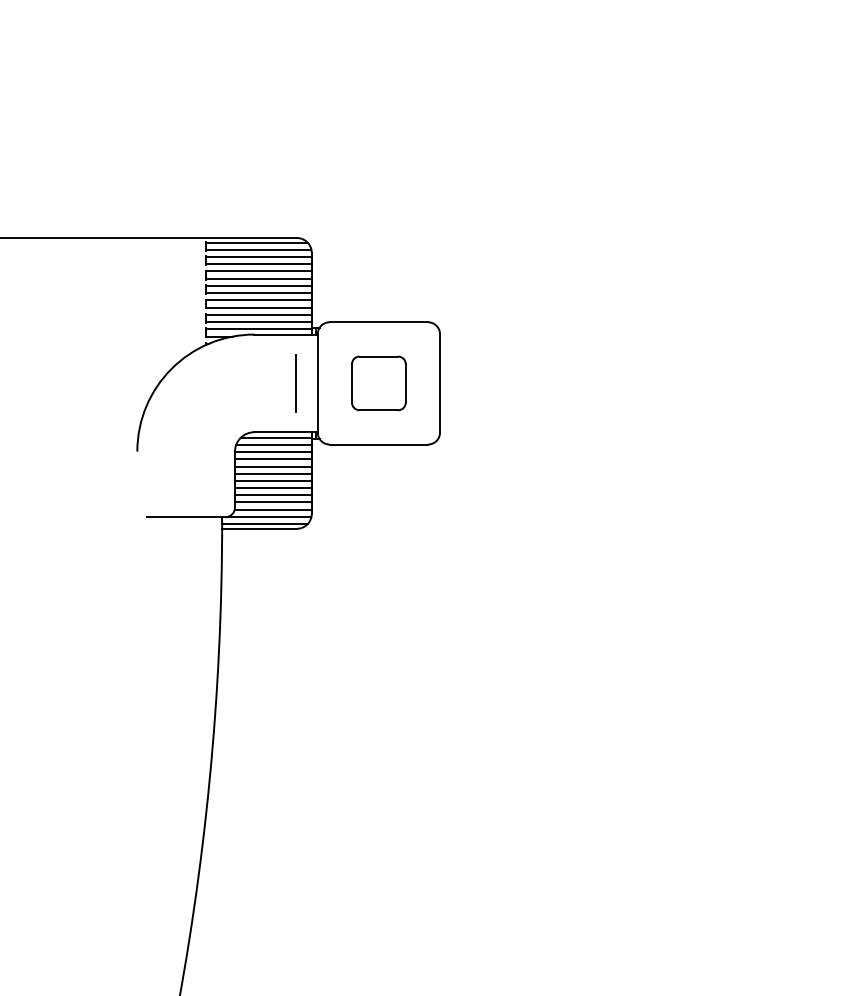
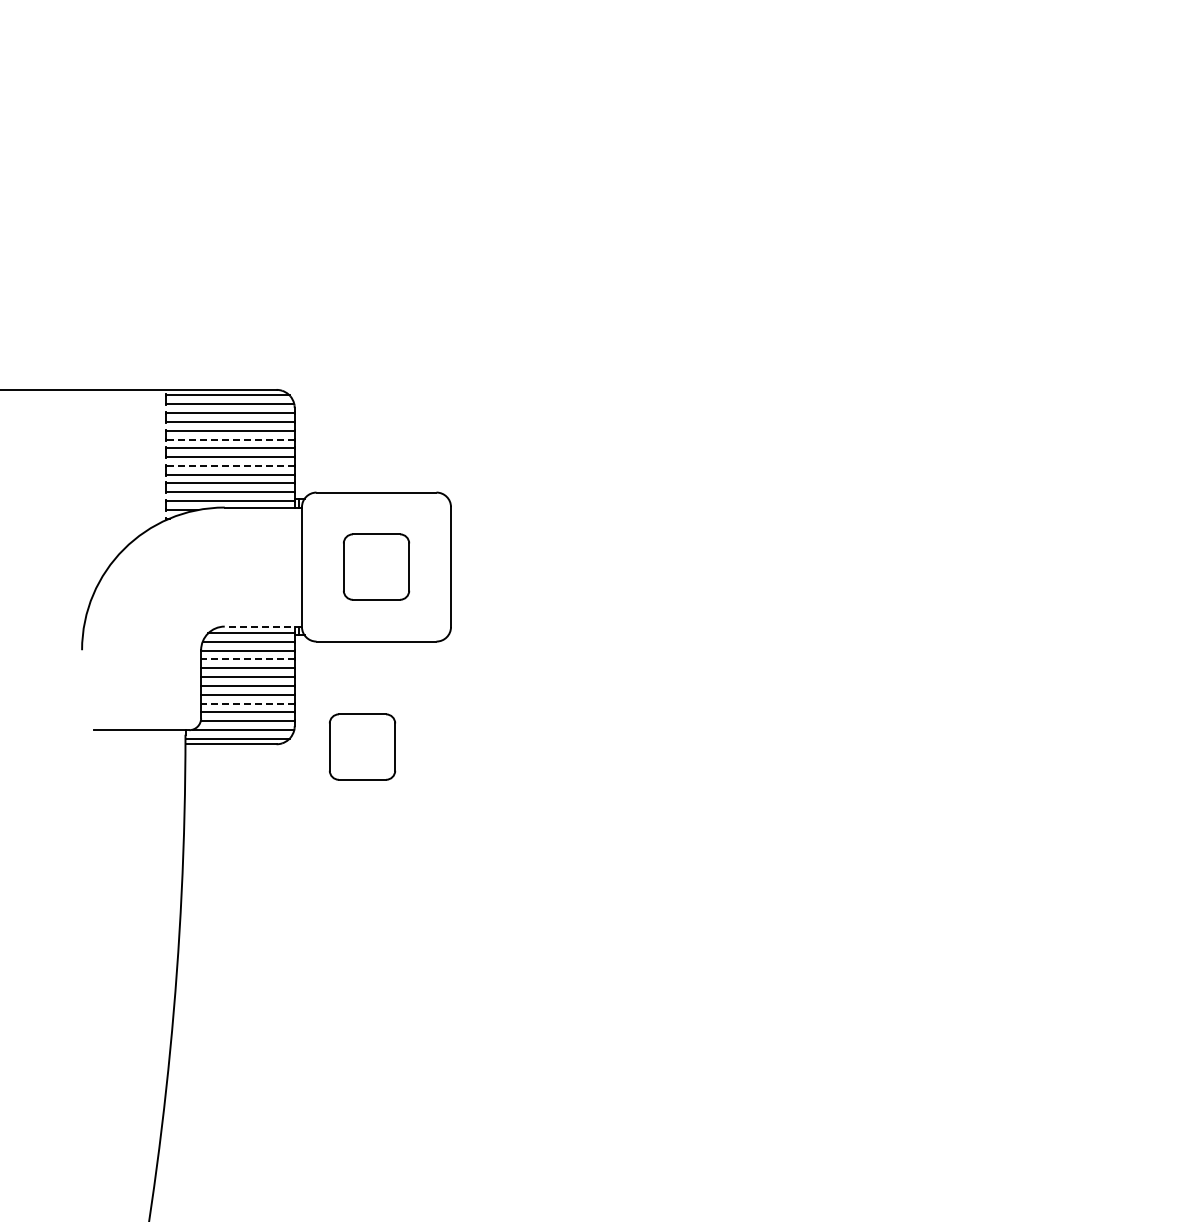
line: (258, 278) -> (229, 439), solid -> dashed
line: (258, 300) -> (229, 465), solid -> dashed
line: (296, 382) -> (275, 566), removed
line: (286, 432) -> (263, 626), solid -> dashed
line: (273, 459) -> (247, 659), solid -> dashed
line: (273, 495) -> (247, 703), solid -> dashed
part: (367, 530) -> (362, 746), added

